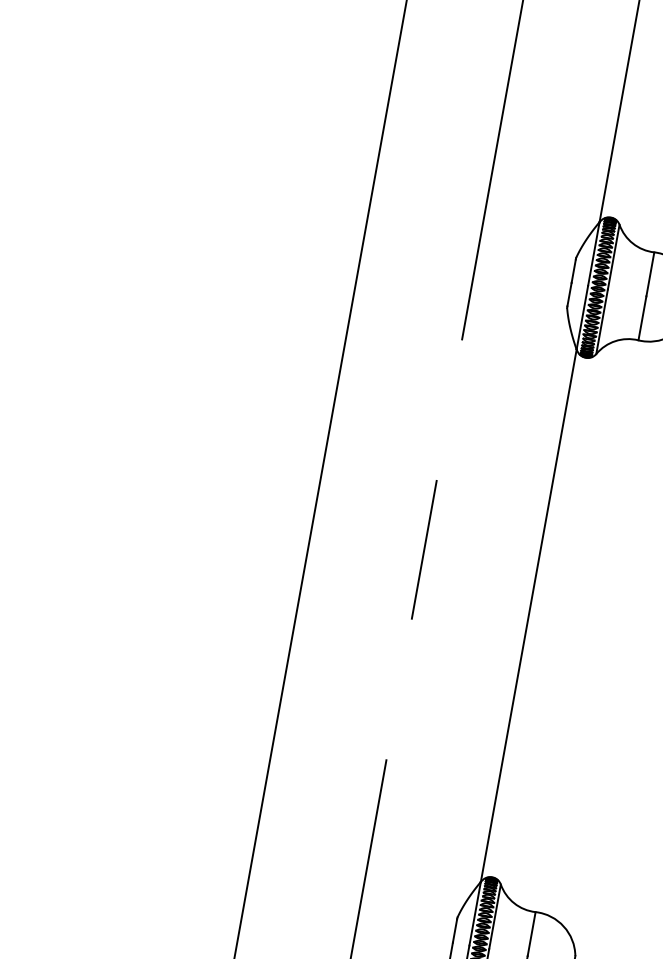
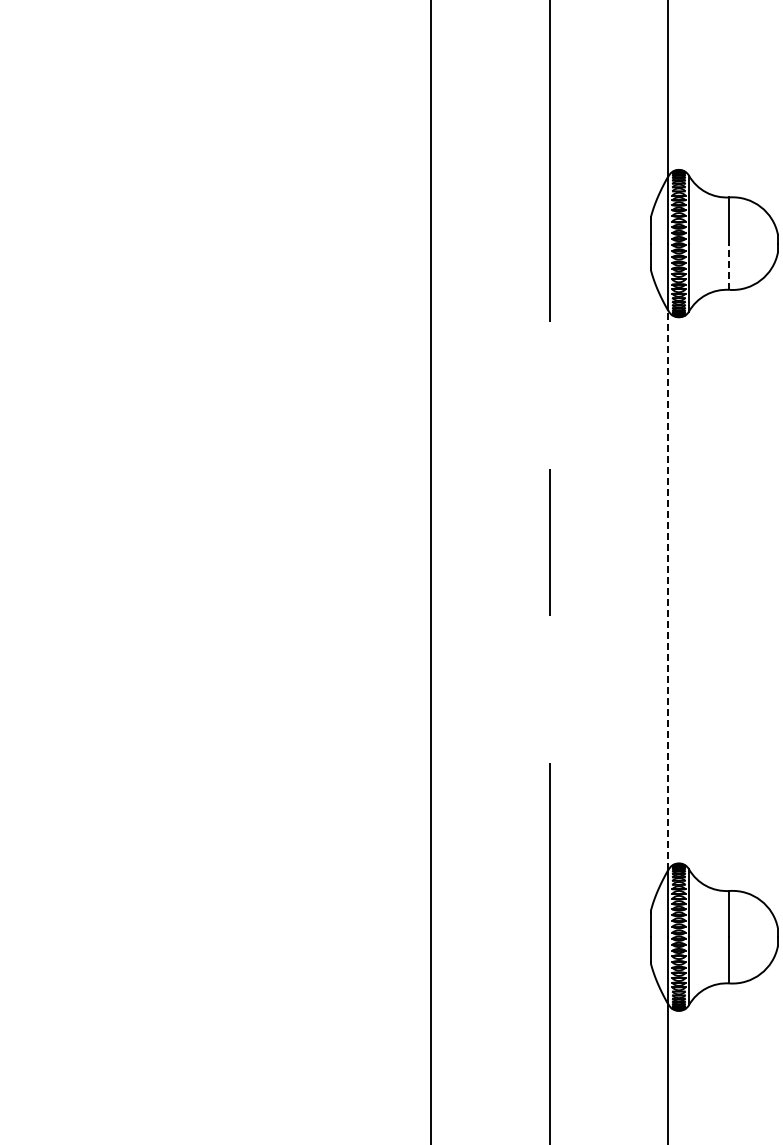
line: (642, 318) -> (729, 266), solid -> dashed
line: (529, 615) -> (668, 590), solid -> dashed

